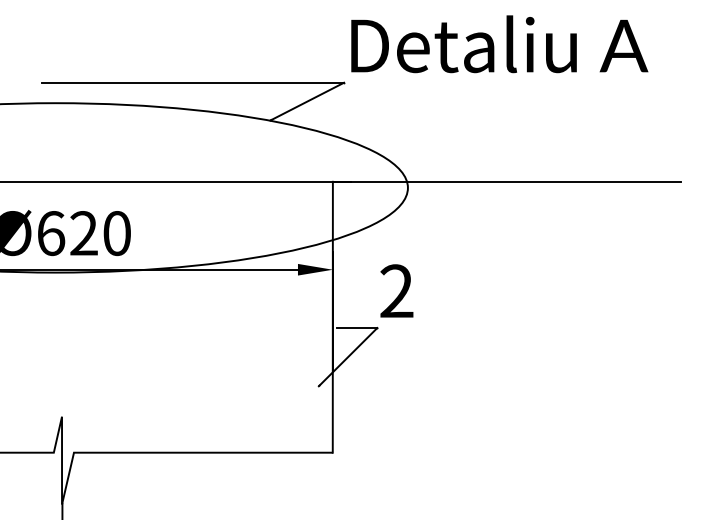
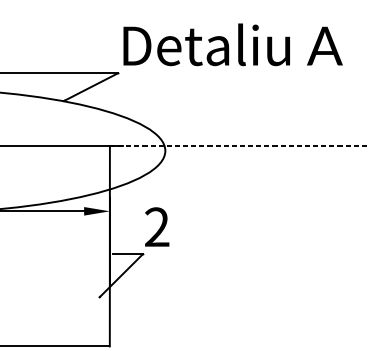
line: (507, 181) -> (238, 146), solid -> dashed

